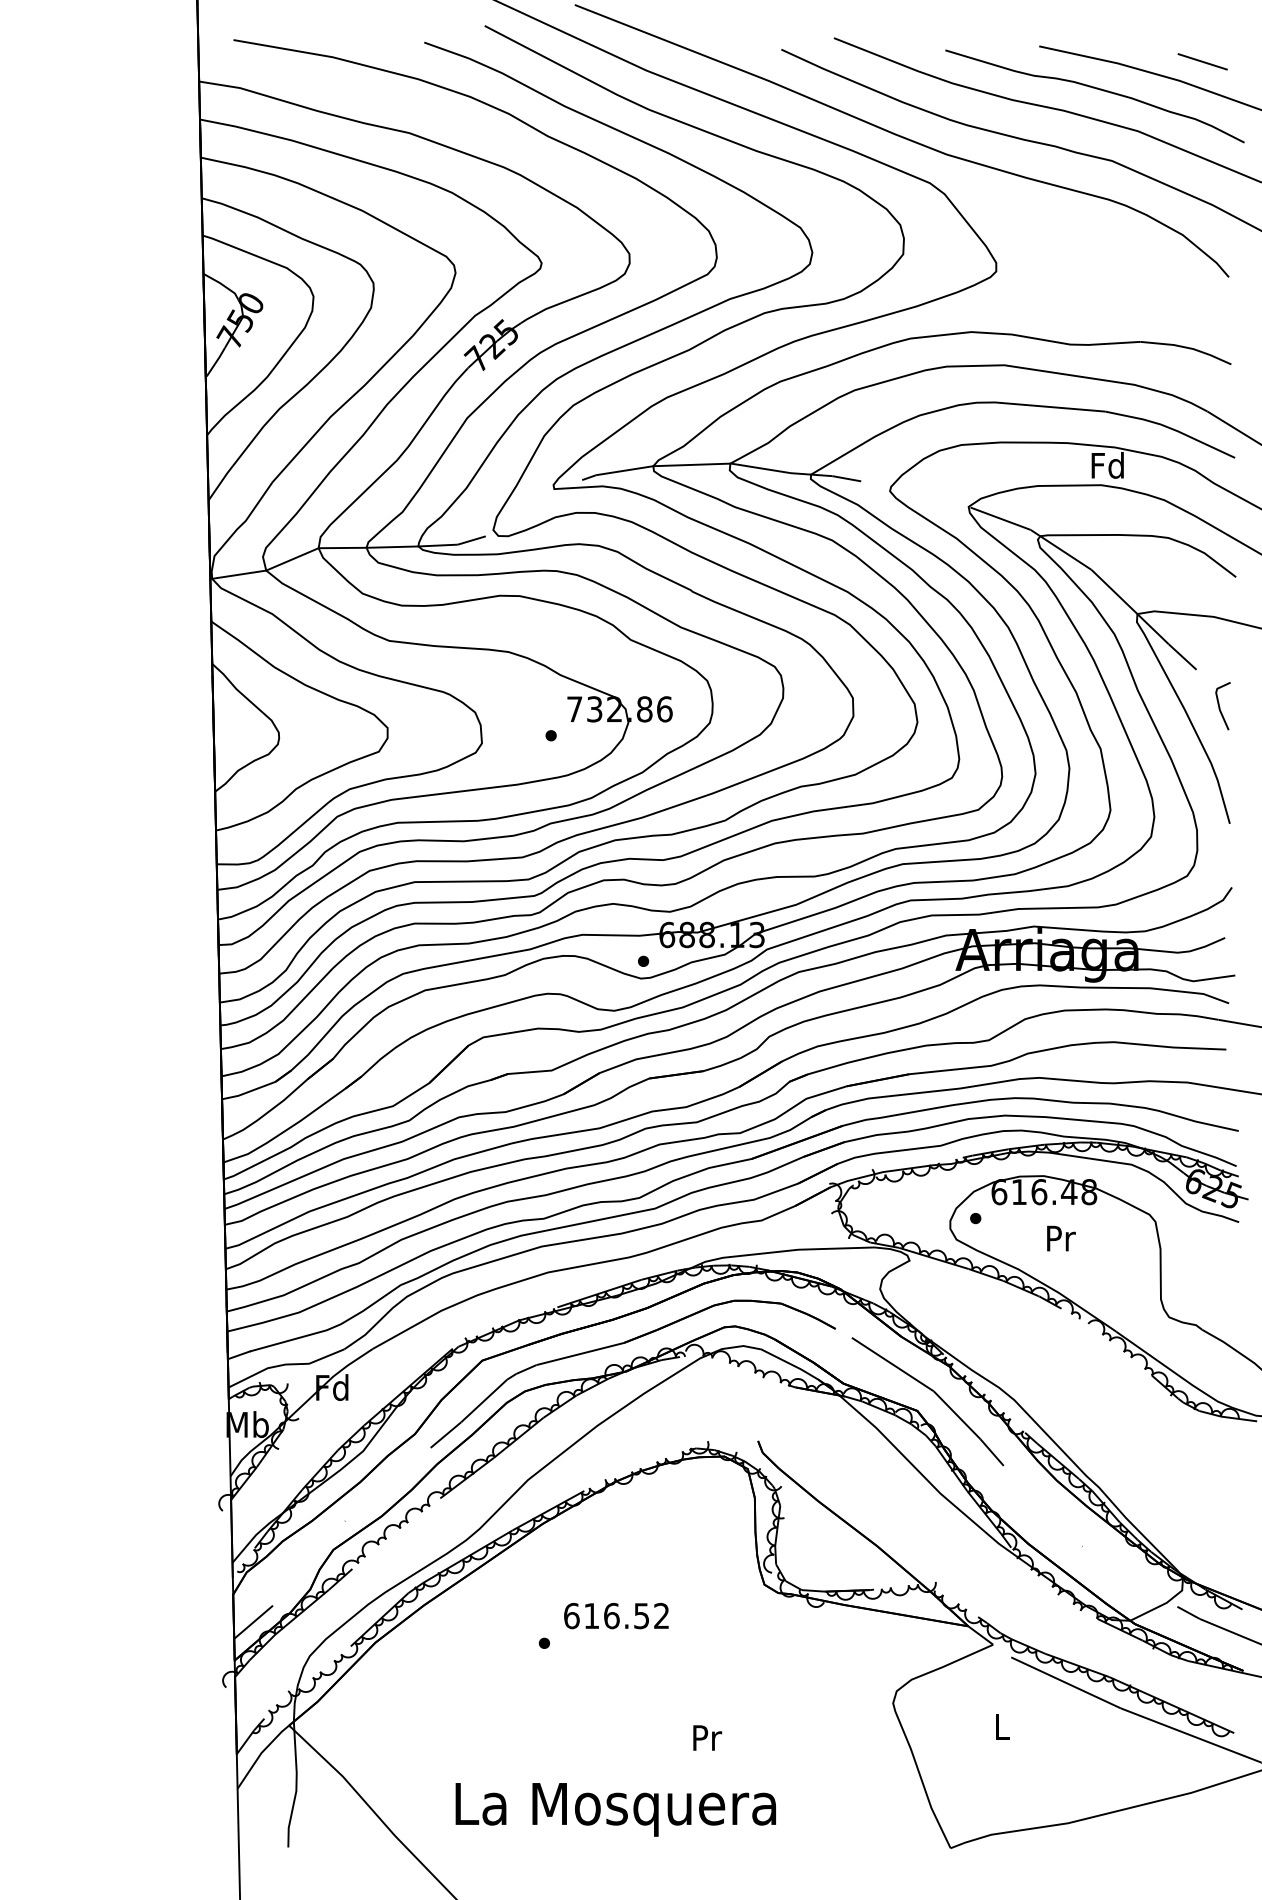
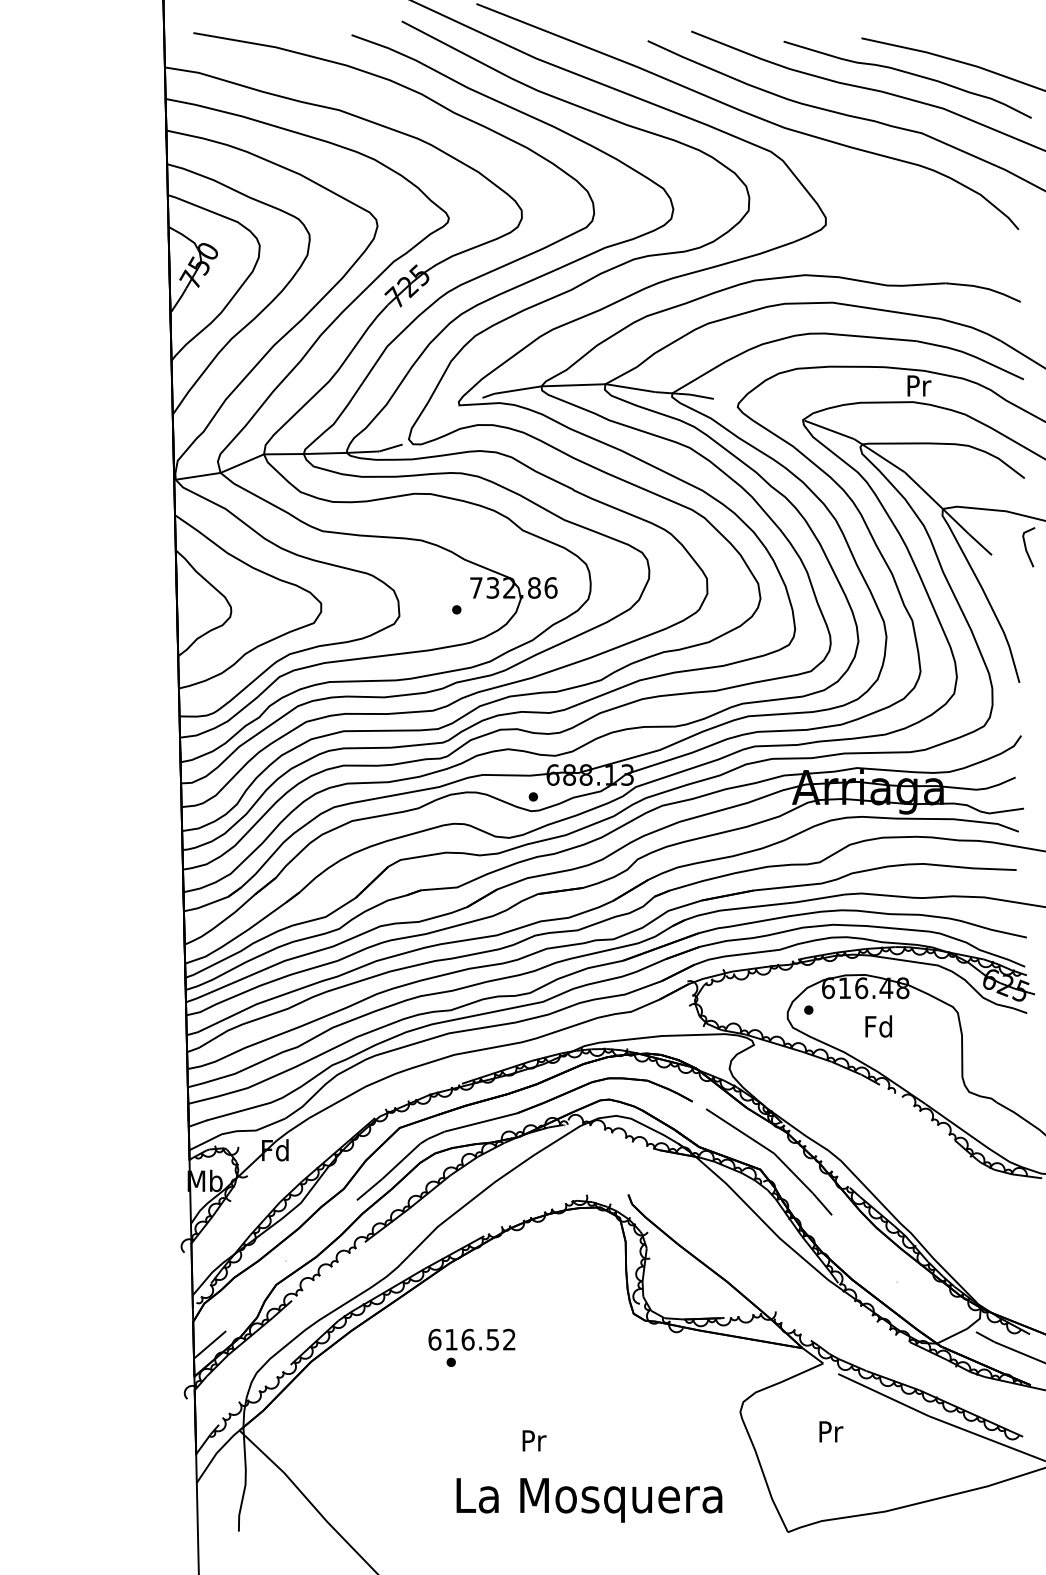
line: (1202, 61) -> (996, 50), removed
text: (1108, 465) -> (918, 385), Fd -> Pr
line: (1220, 706) -> (1026, 547), moved
text: (1059, 1238) -> (878, 1026), Pr -> Fd
text: (615, 1615) -> (471, 1339), moved
text: (1003, 1726) -> (831, 1431), L -> Pr
text: (707, 1737) -> (534, 1440), moved
text: (615, 1809) -> (589, 1500), moved

